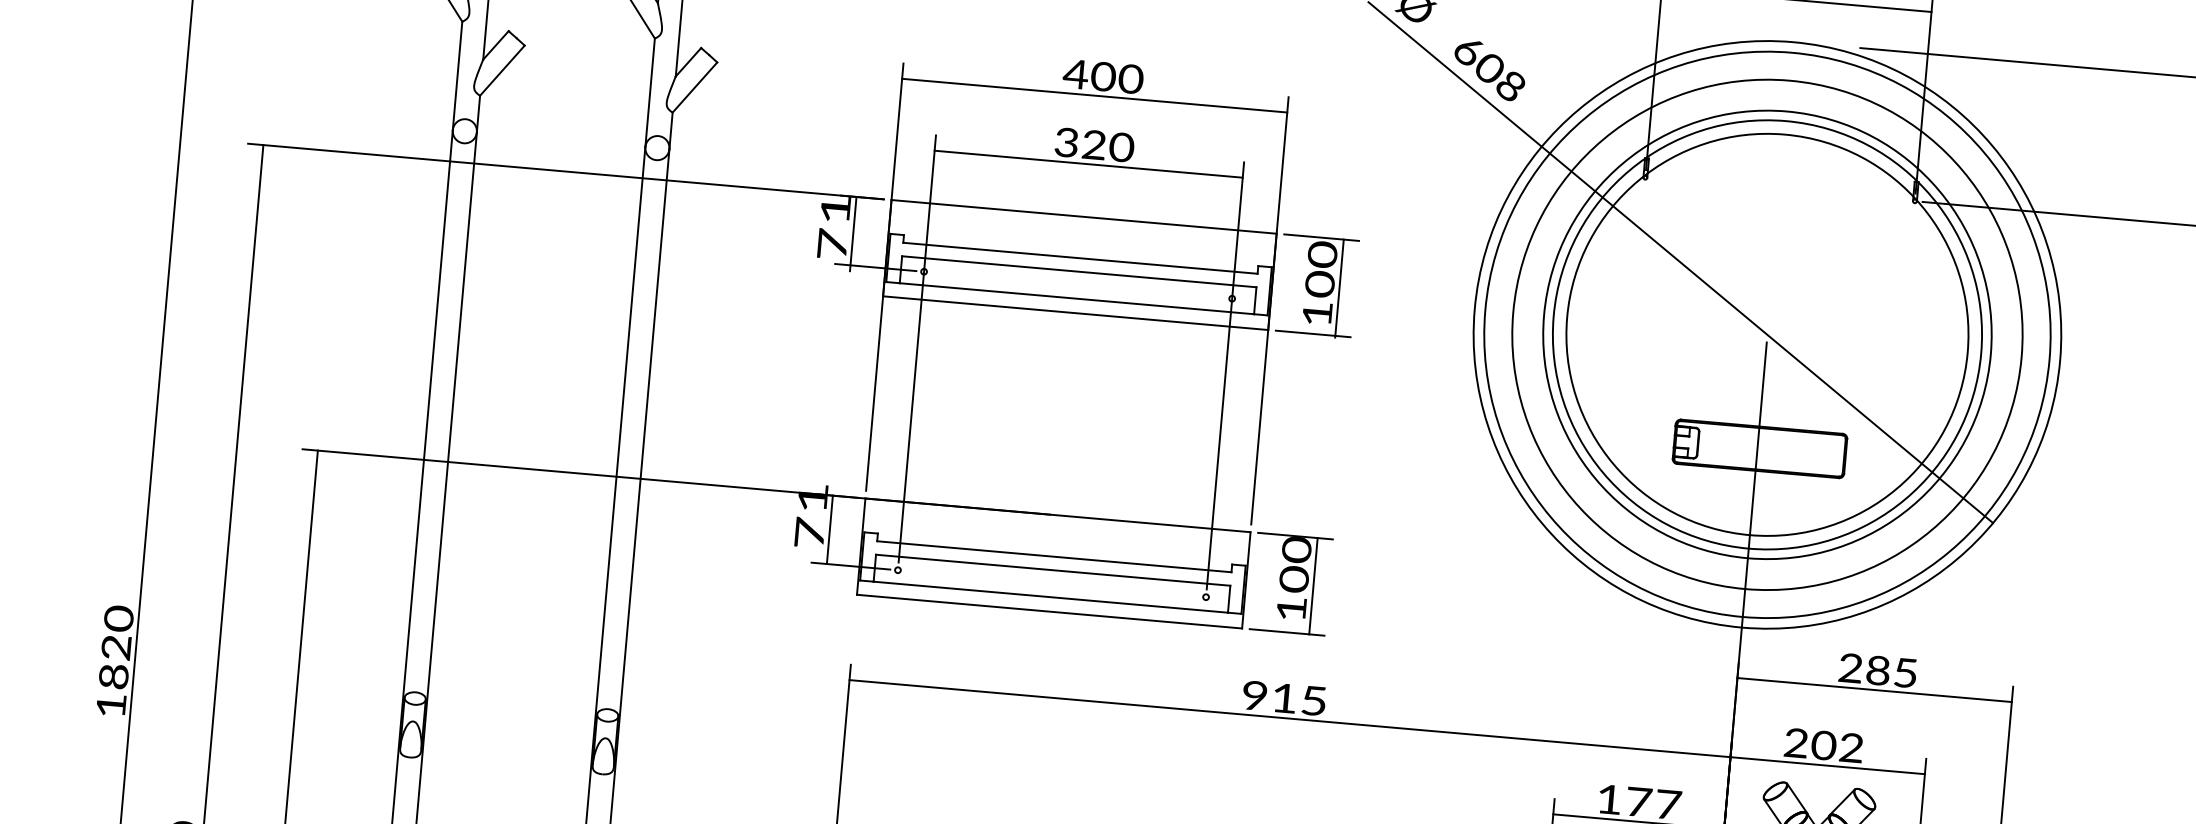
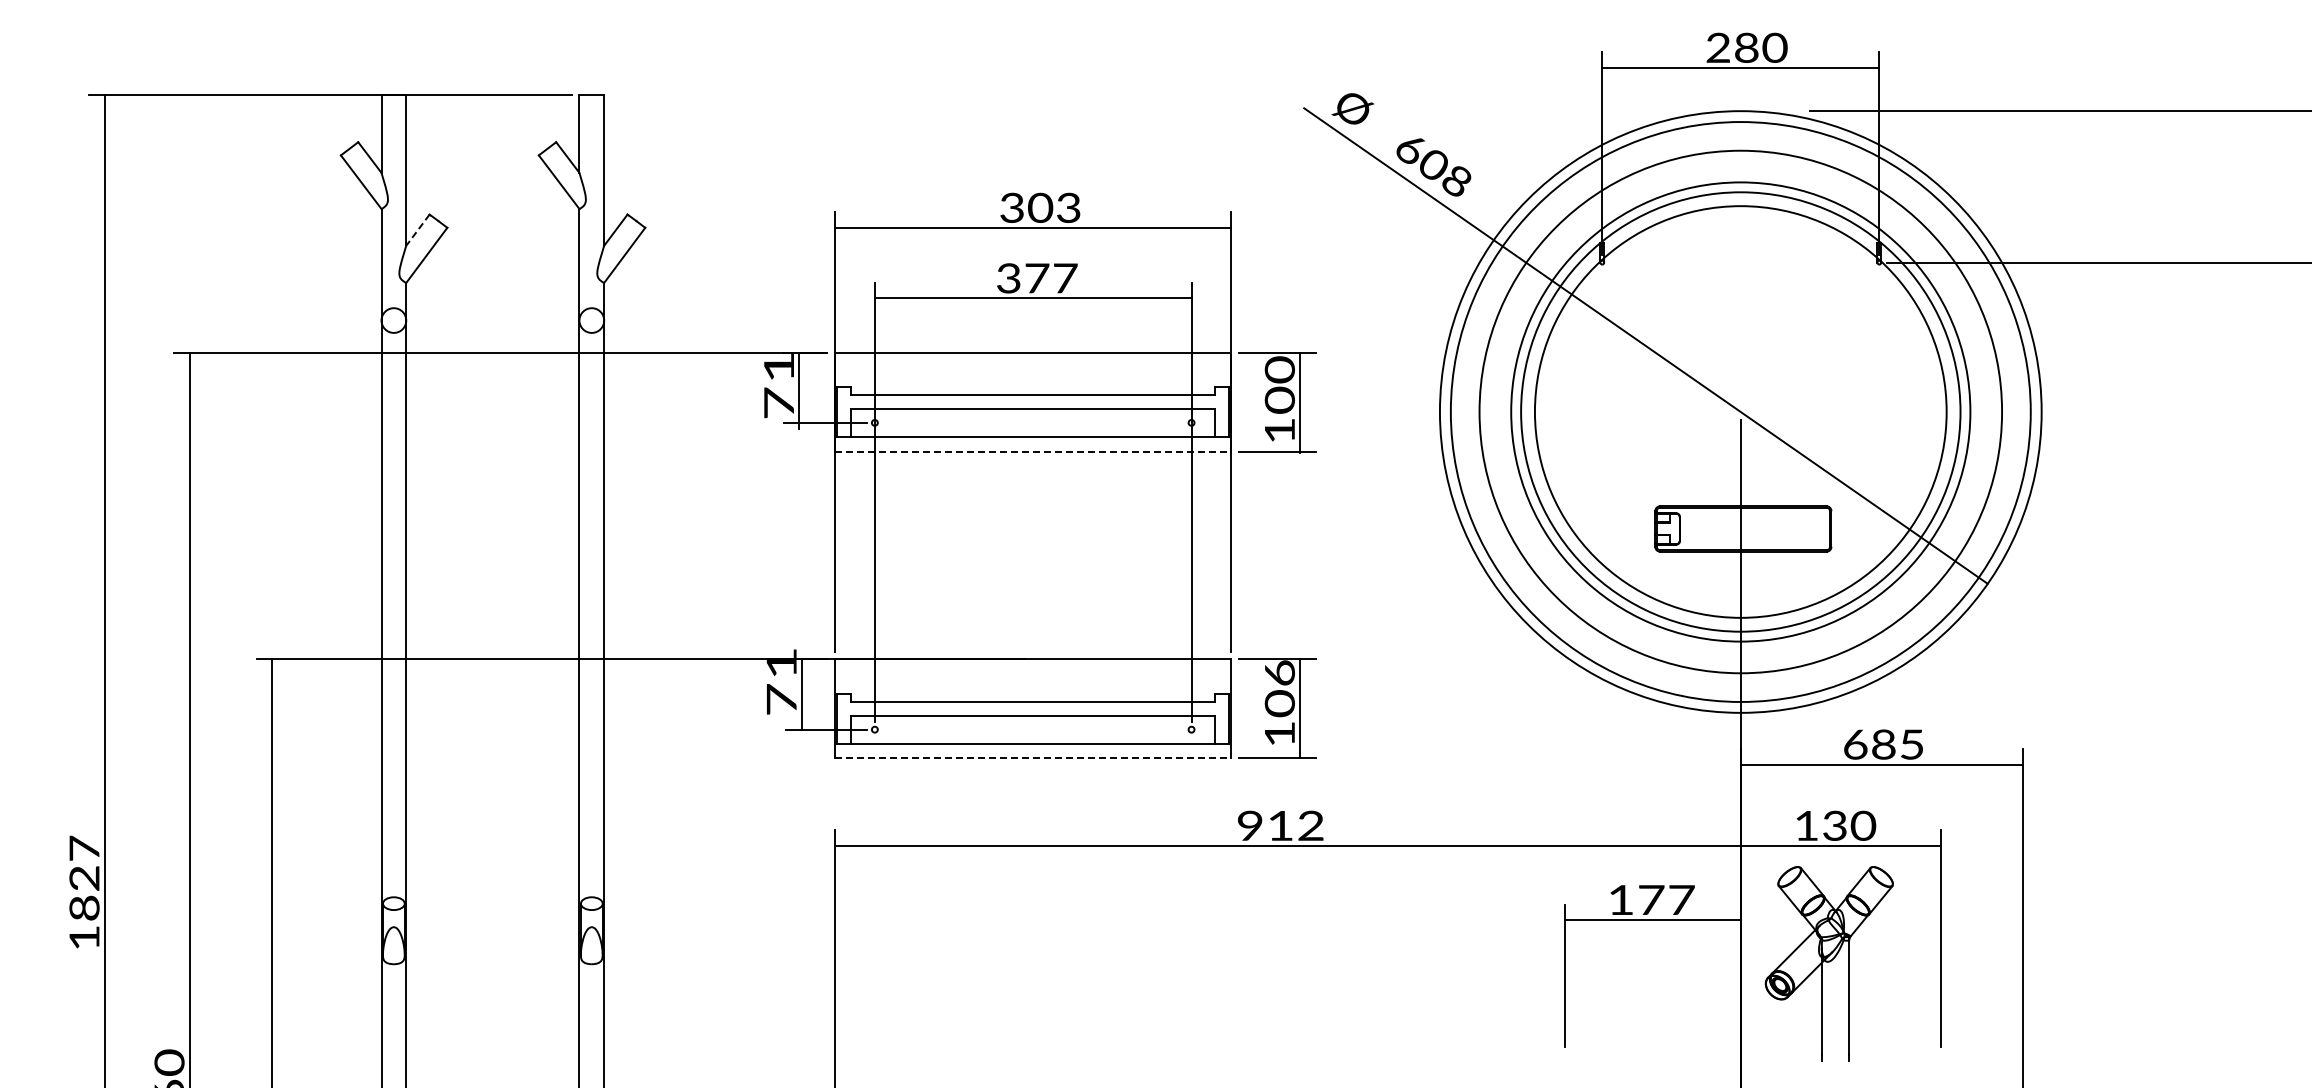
line: (495, 45) -> (417, 230), solid -> dashed
text: (1102, 76) -> (1039, 207), 400 -> 303
text: (1108, 146) -> (1051, 278), 320 -> 377
line: (1075, 313) -> (1033, 451), solid -> dashed
text: (1296, 550) -> (1279, 673), 100 -> 106
line: (1049, 611) -> (1033, 758), solid -> dashed
text: (118, 618) -> (84, 848), 1820 -> 1827
text: (1850, 668) -> (1855, 744), 285 -> 685
text: (1313, 700) -> (1310, 825), 915 -> 912
text: (1824, 745) -> (1835, 825), 202 -> 130

